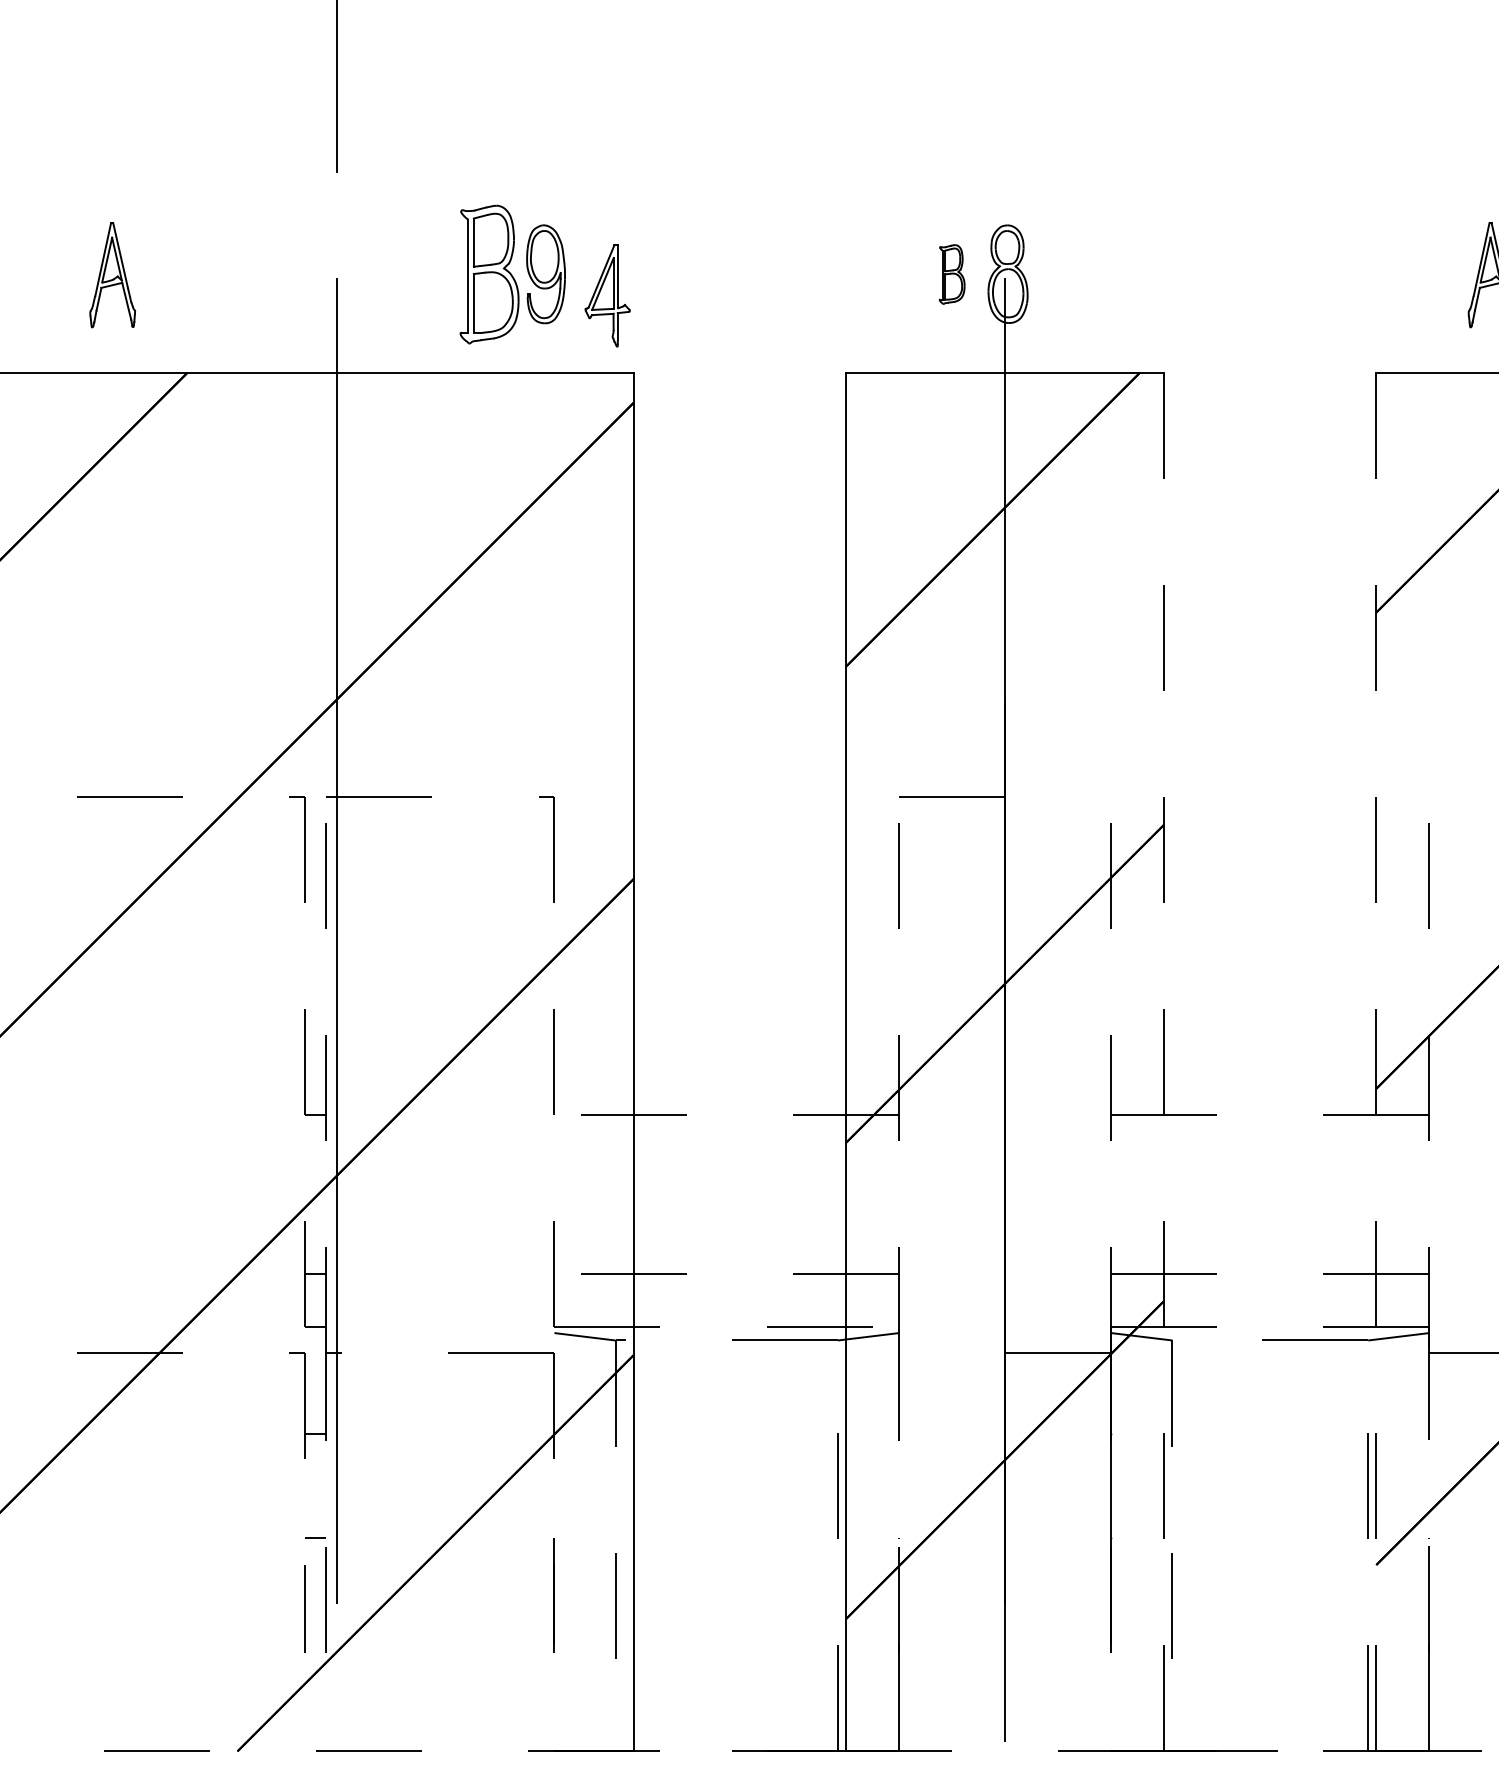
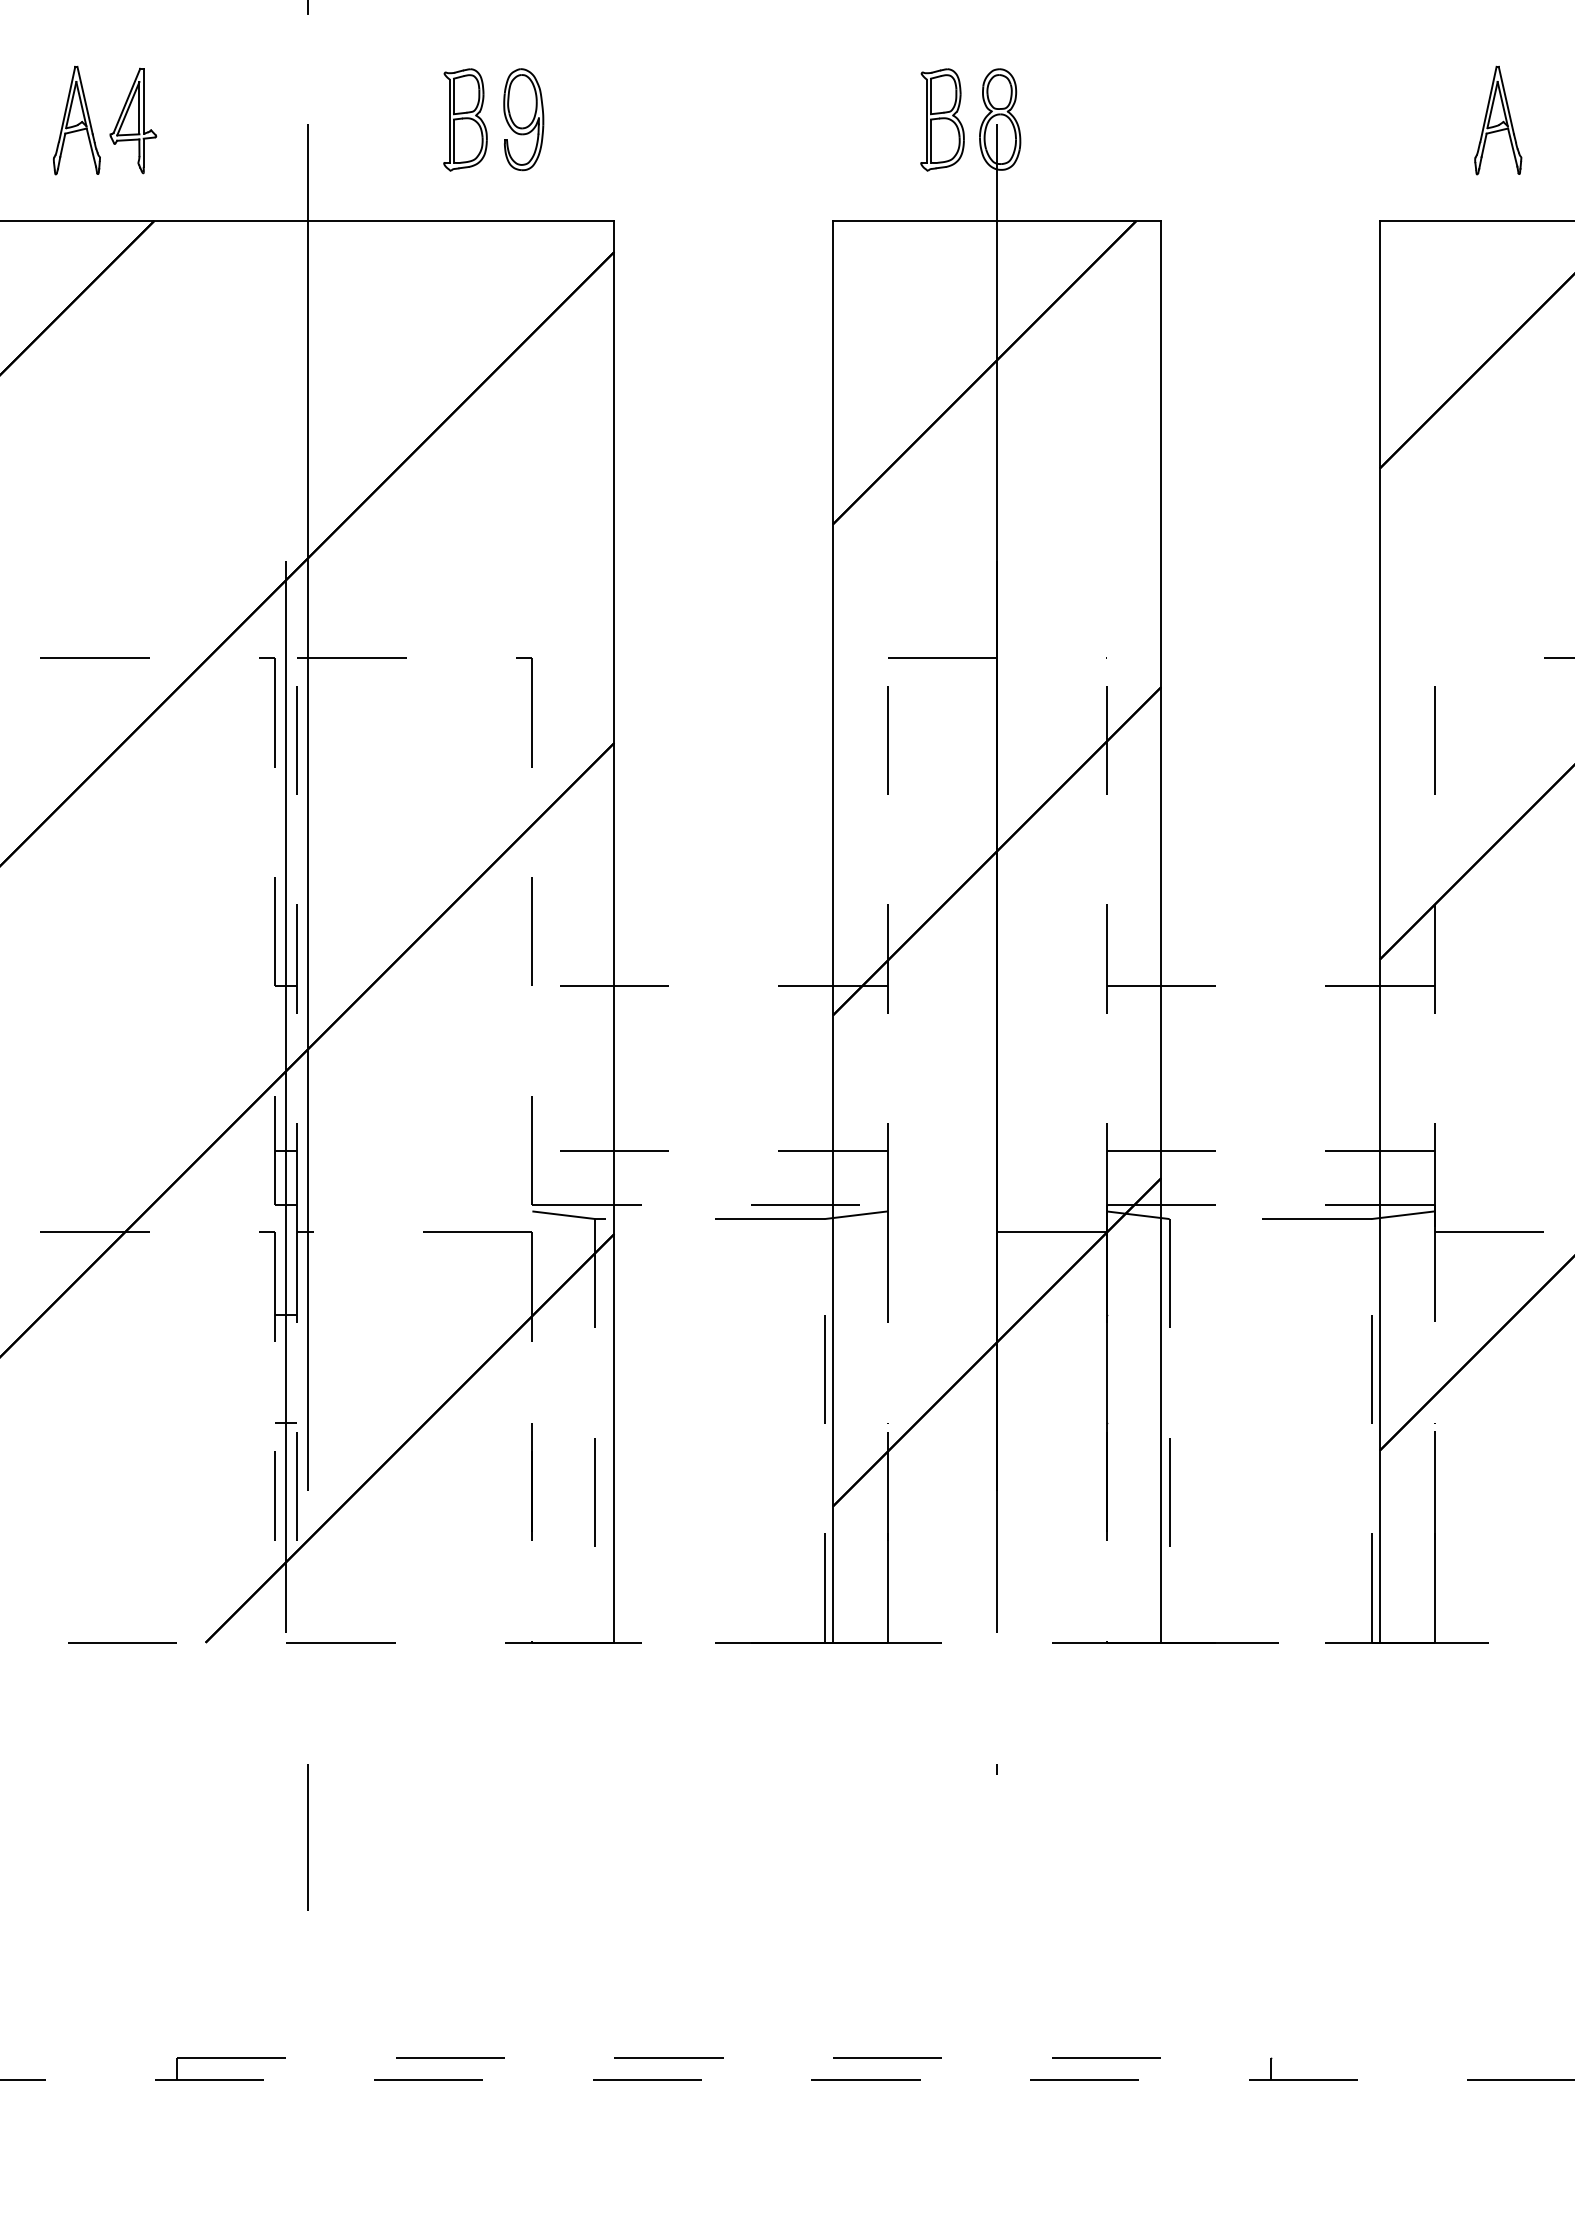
part: (489, 274) -> (465, 119), size x0.71
part: (952, 274) -> (942, 119), size x1.67
part: (607, 295) -> (133, 120), moved
line: (1164, 1061) -> (1161, 931), dashed -> solid
line: (1375, 1061) -> (1379, 931), dashed -> solid
line: (315, 1222) -> (286, 1097), added

